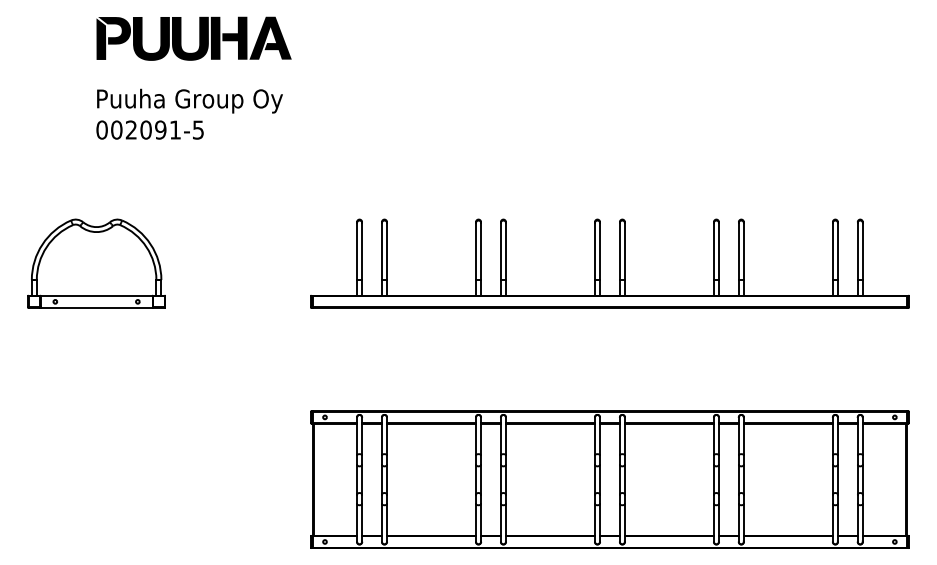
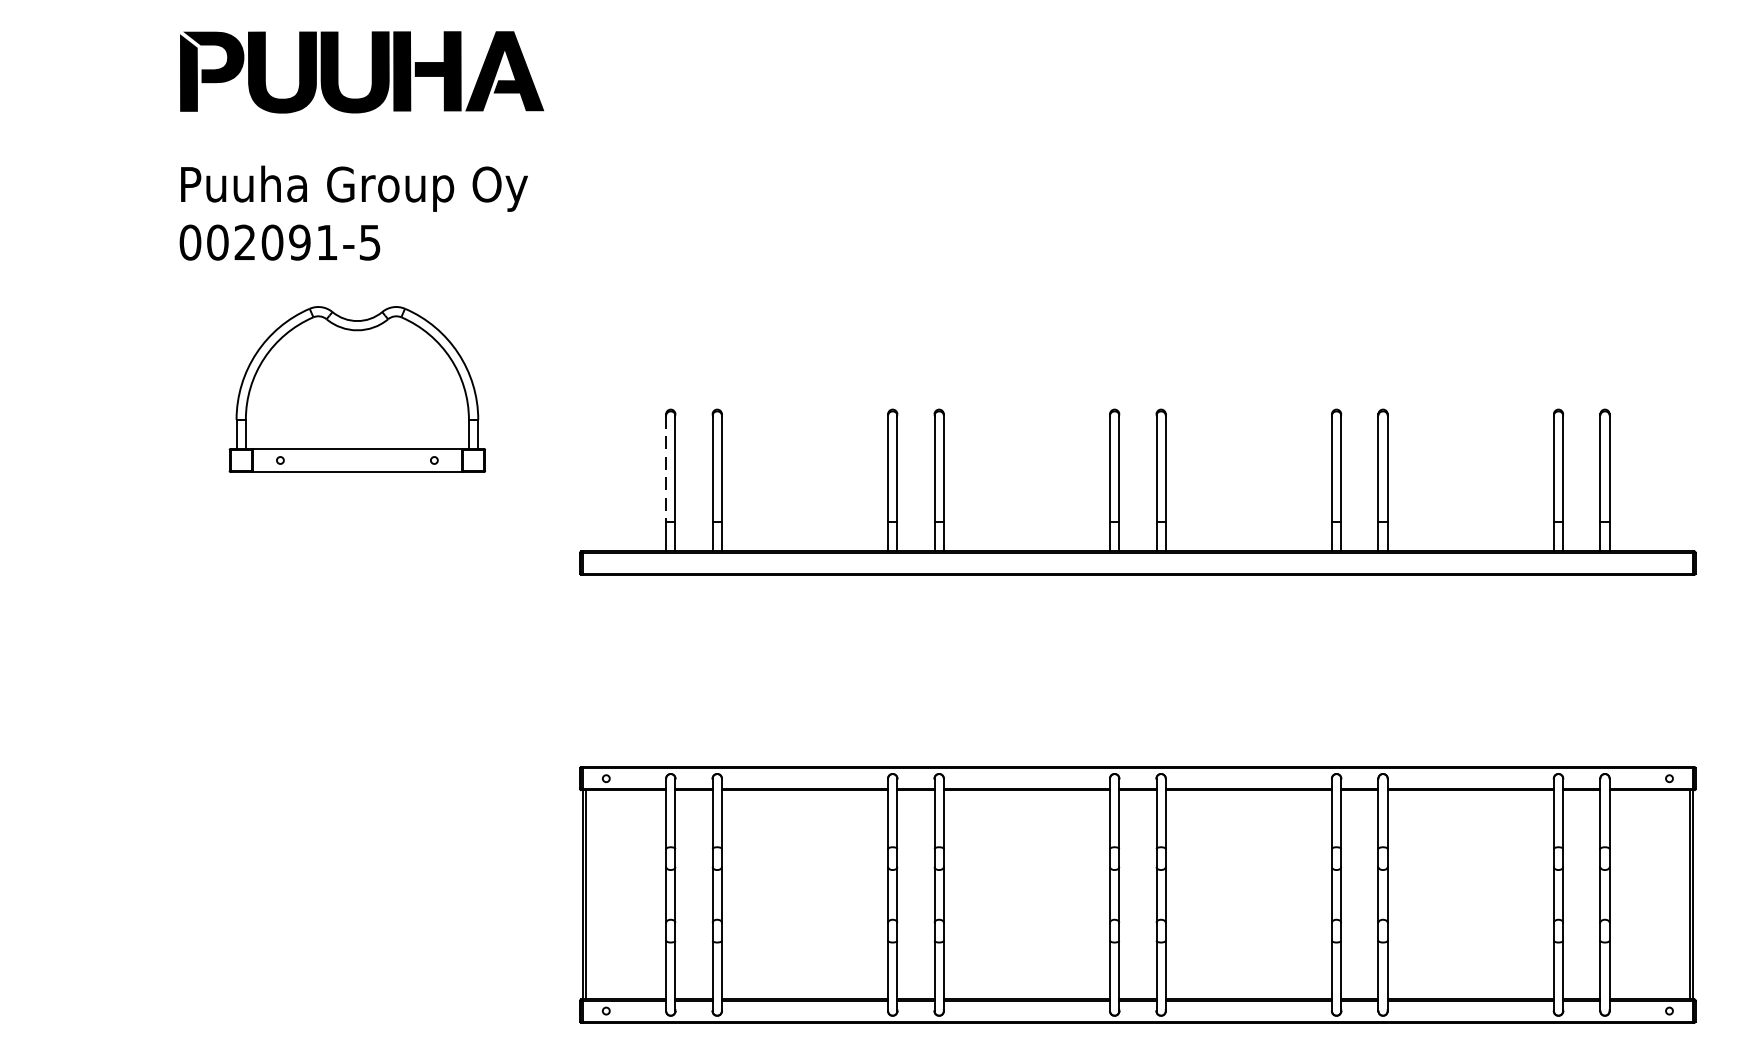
line: (357, 251) -> (666, 469), solid -> dashed
part: (96, 263) -> (357, 388), moved

